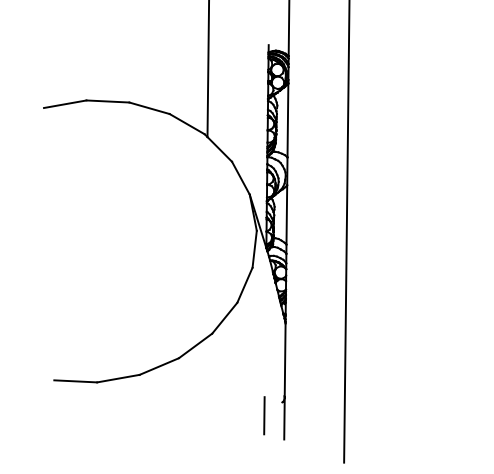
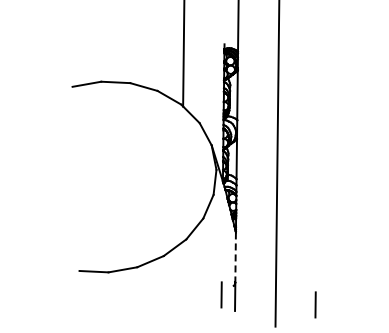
line: (284, 360) -> (235, 257), solid -> dashed
line: (403, 429) -> (315, 304), added

